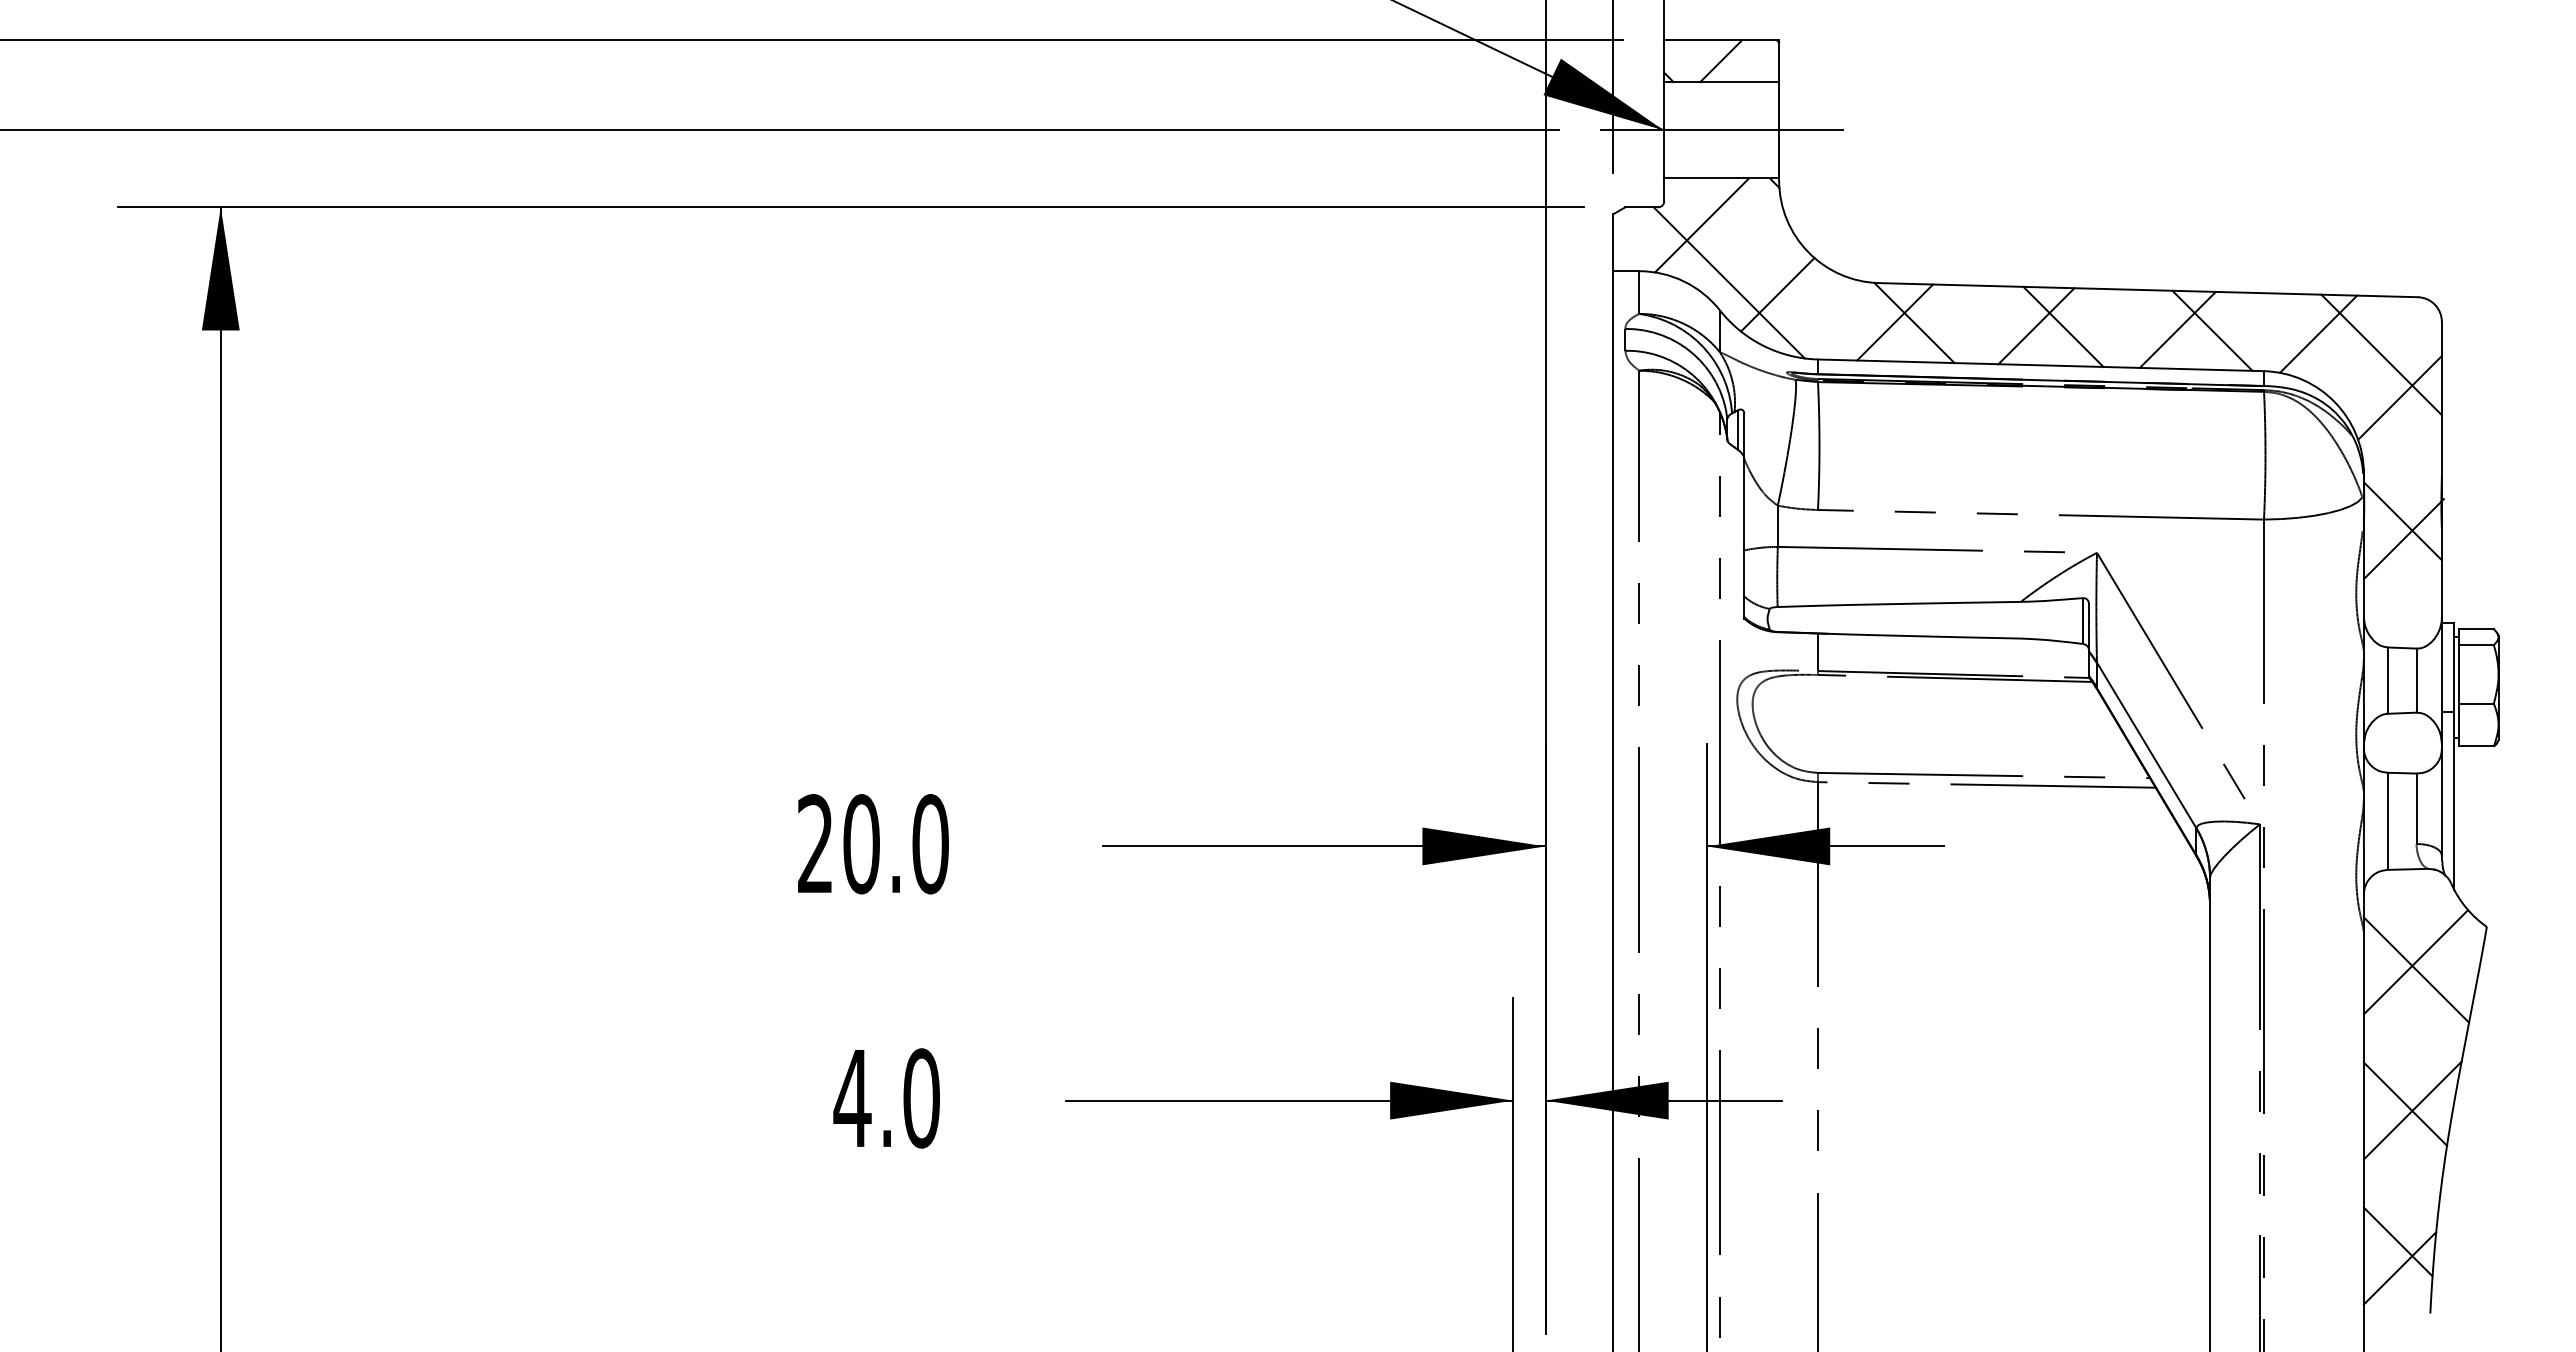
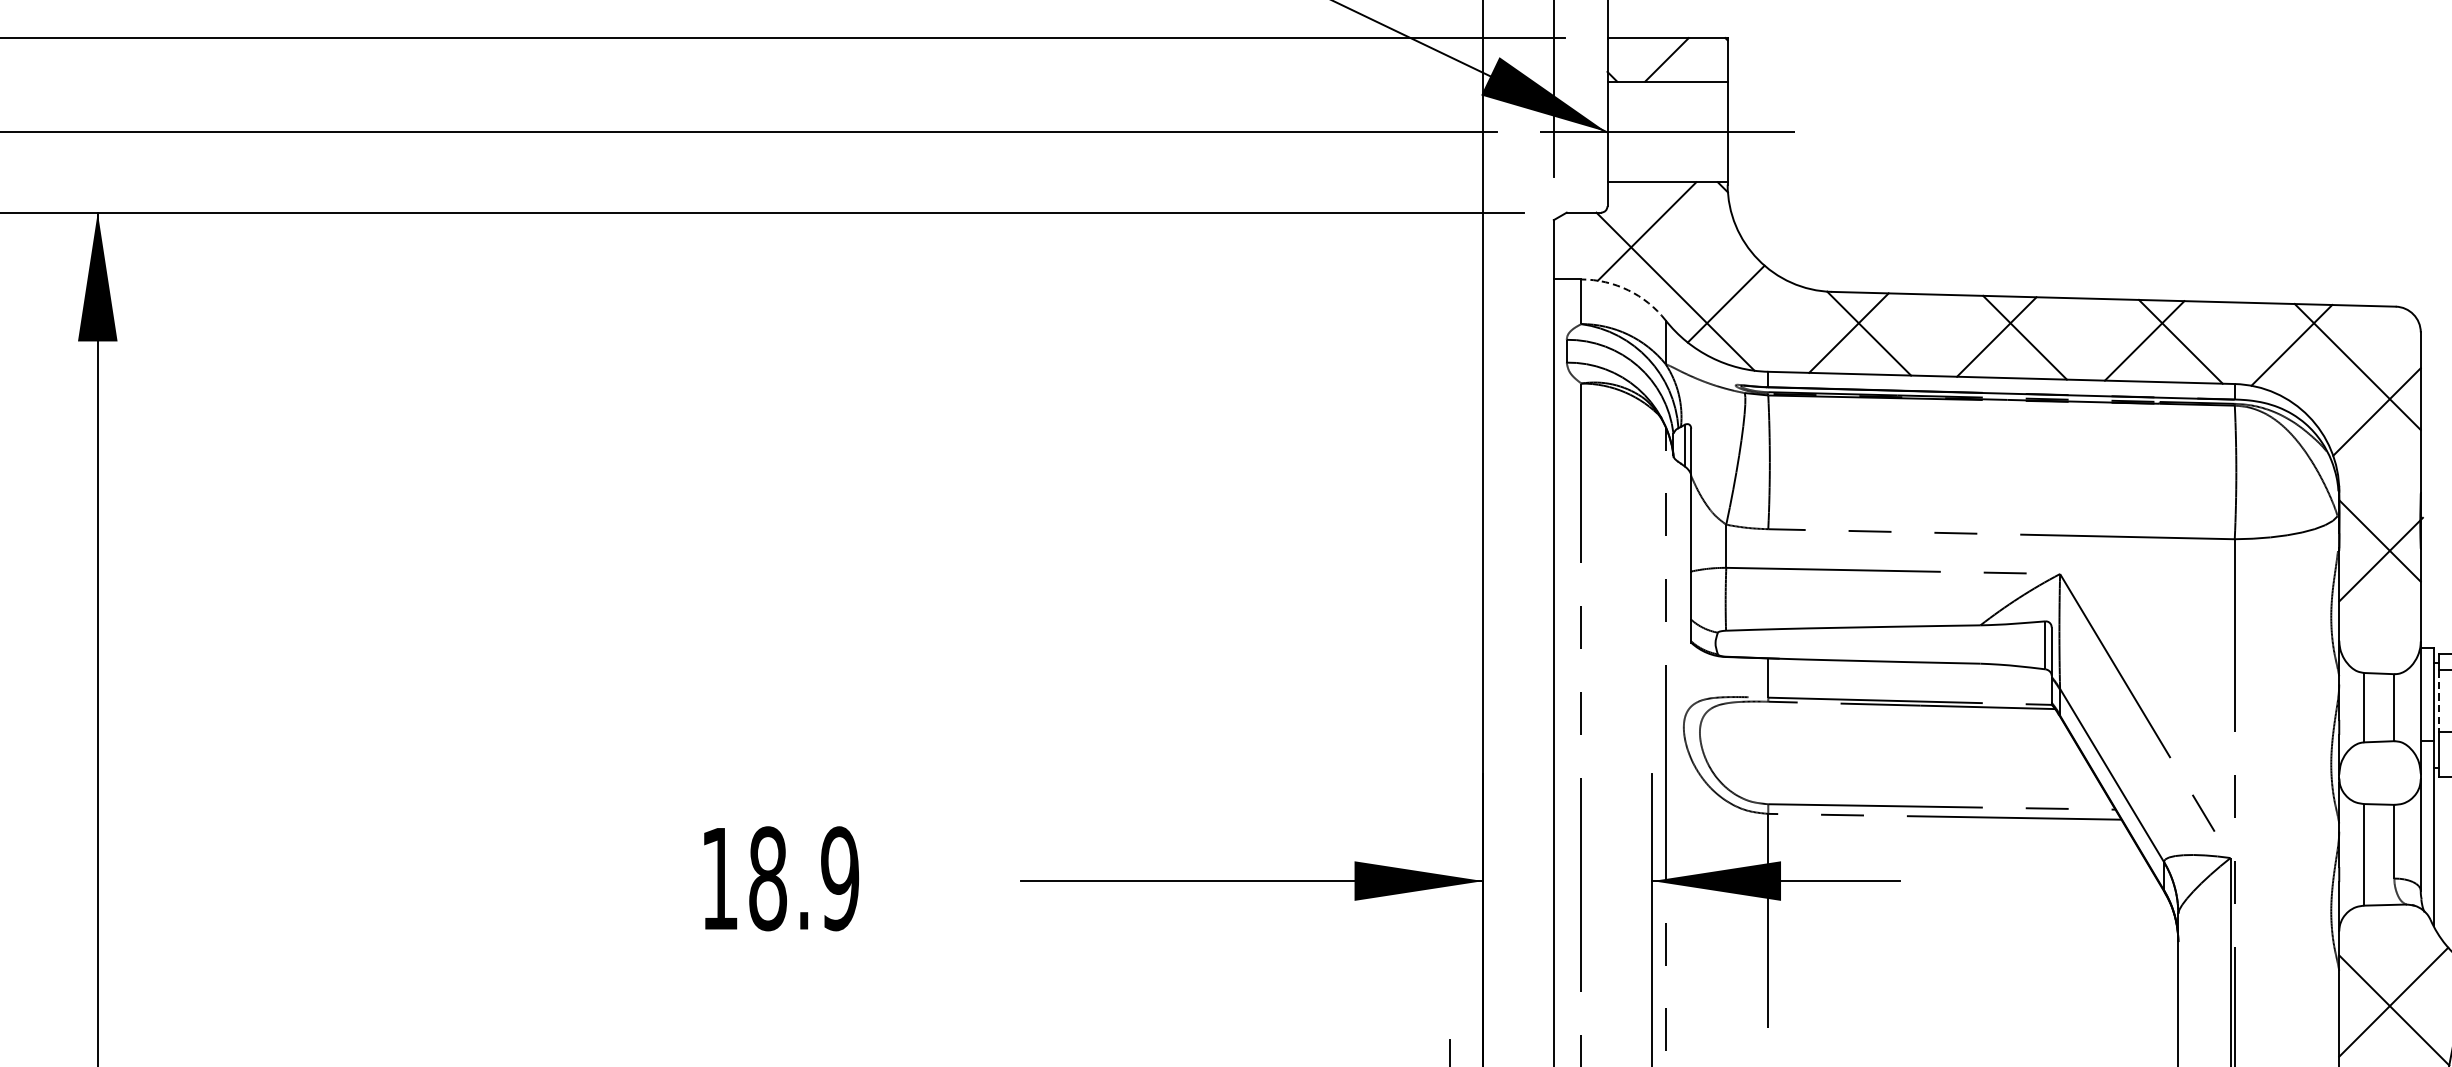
arc: (1684, 281) -> (1628, 290), solid -> dashed
line: (2459, 674) -> (2439, 701), solid -> dashed
text: (873, 844) -> (780, 879), 20.0 -> 18.9

